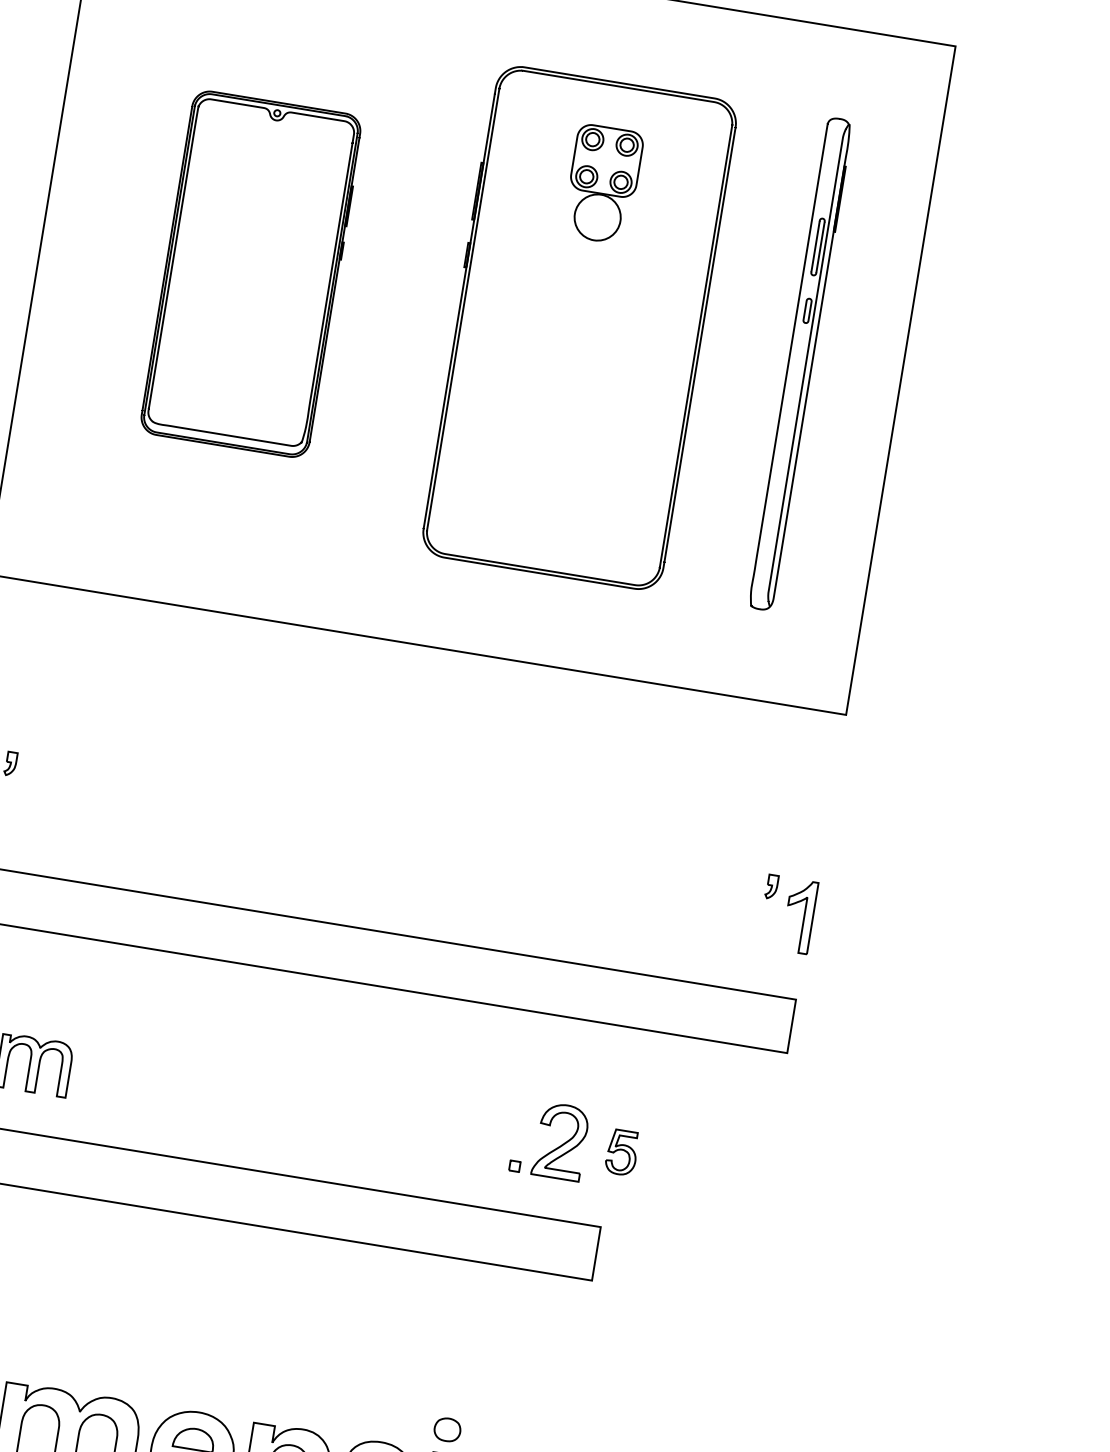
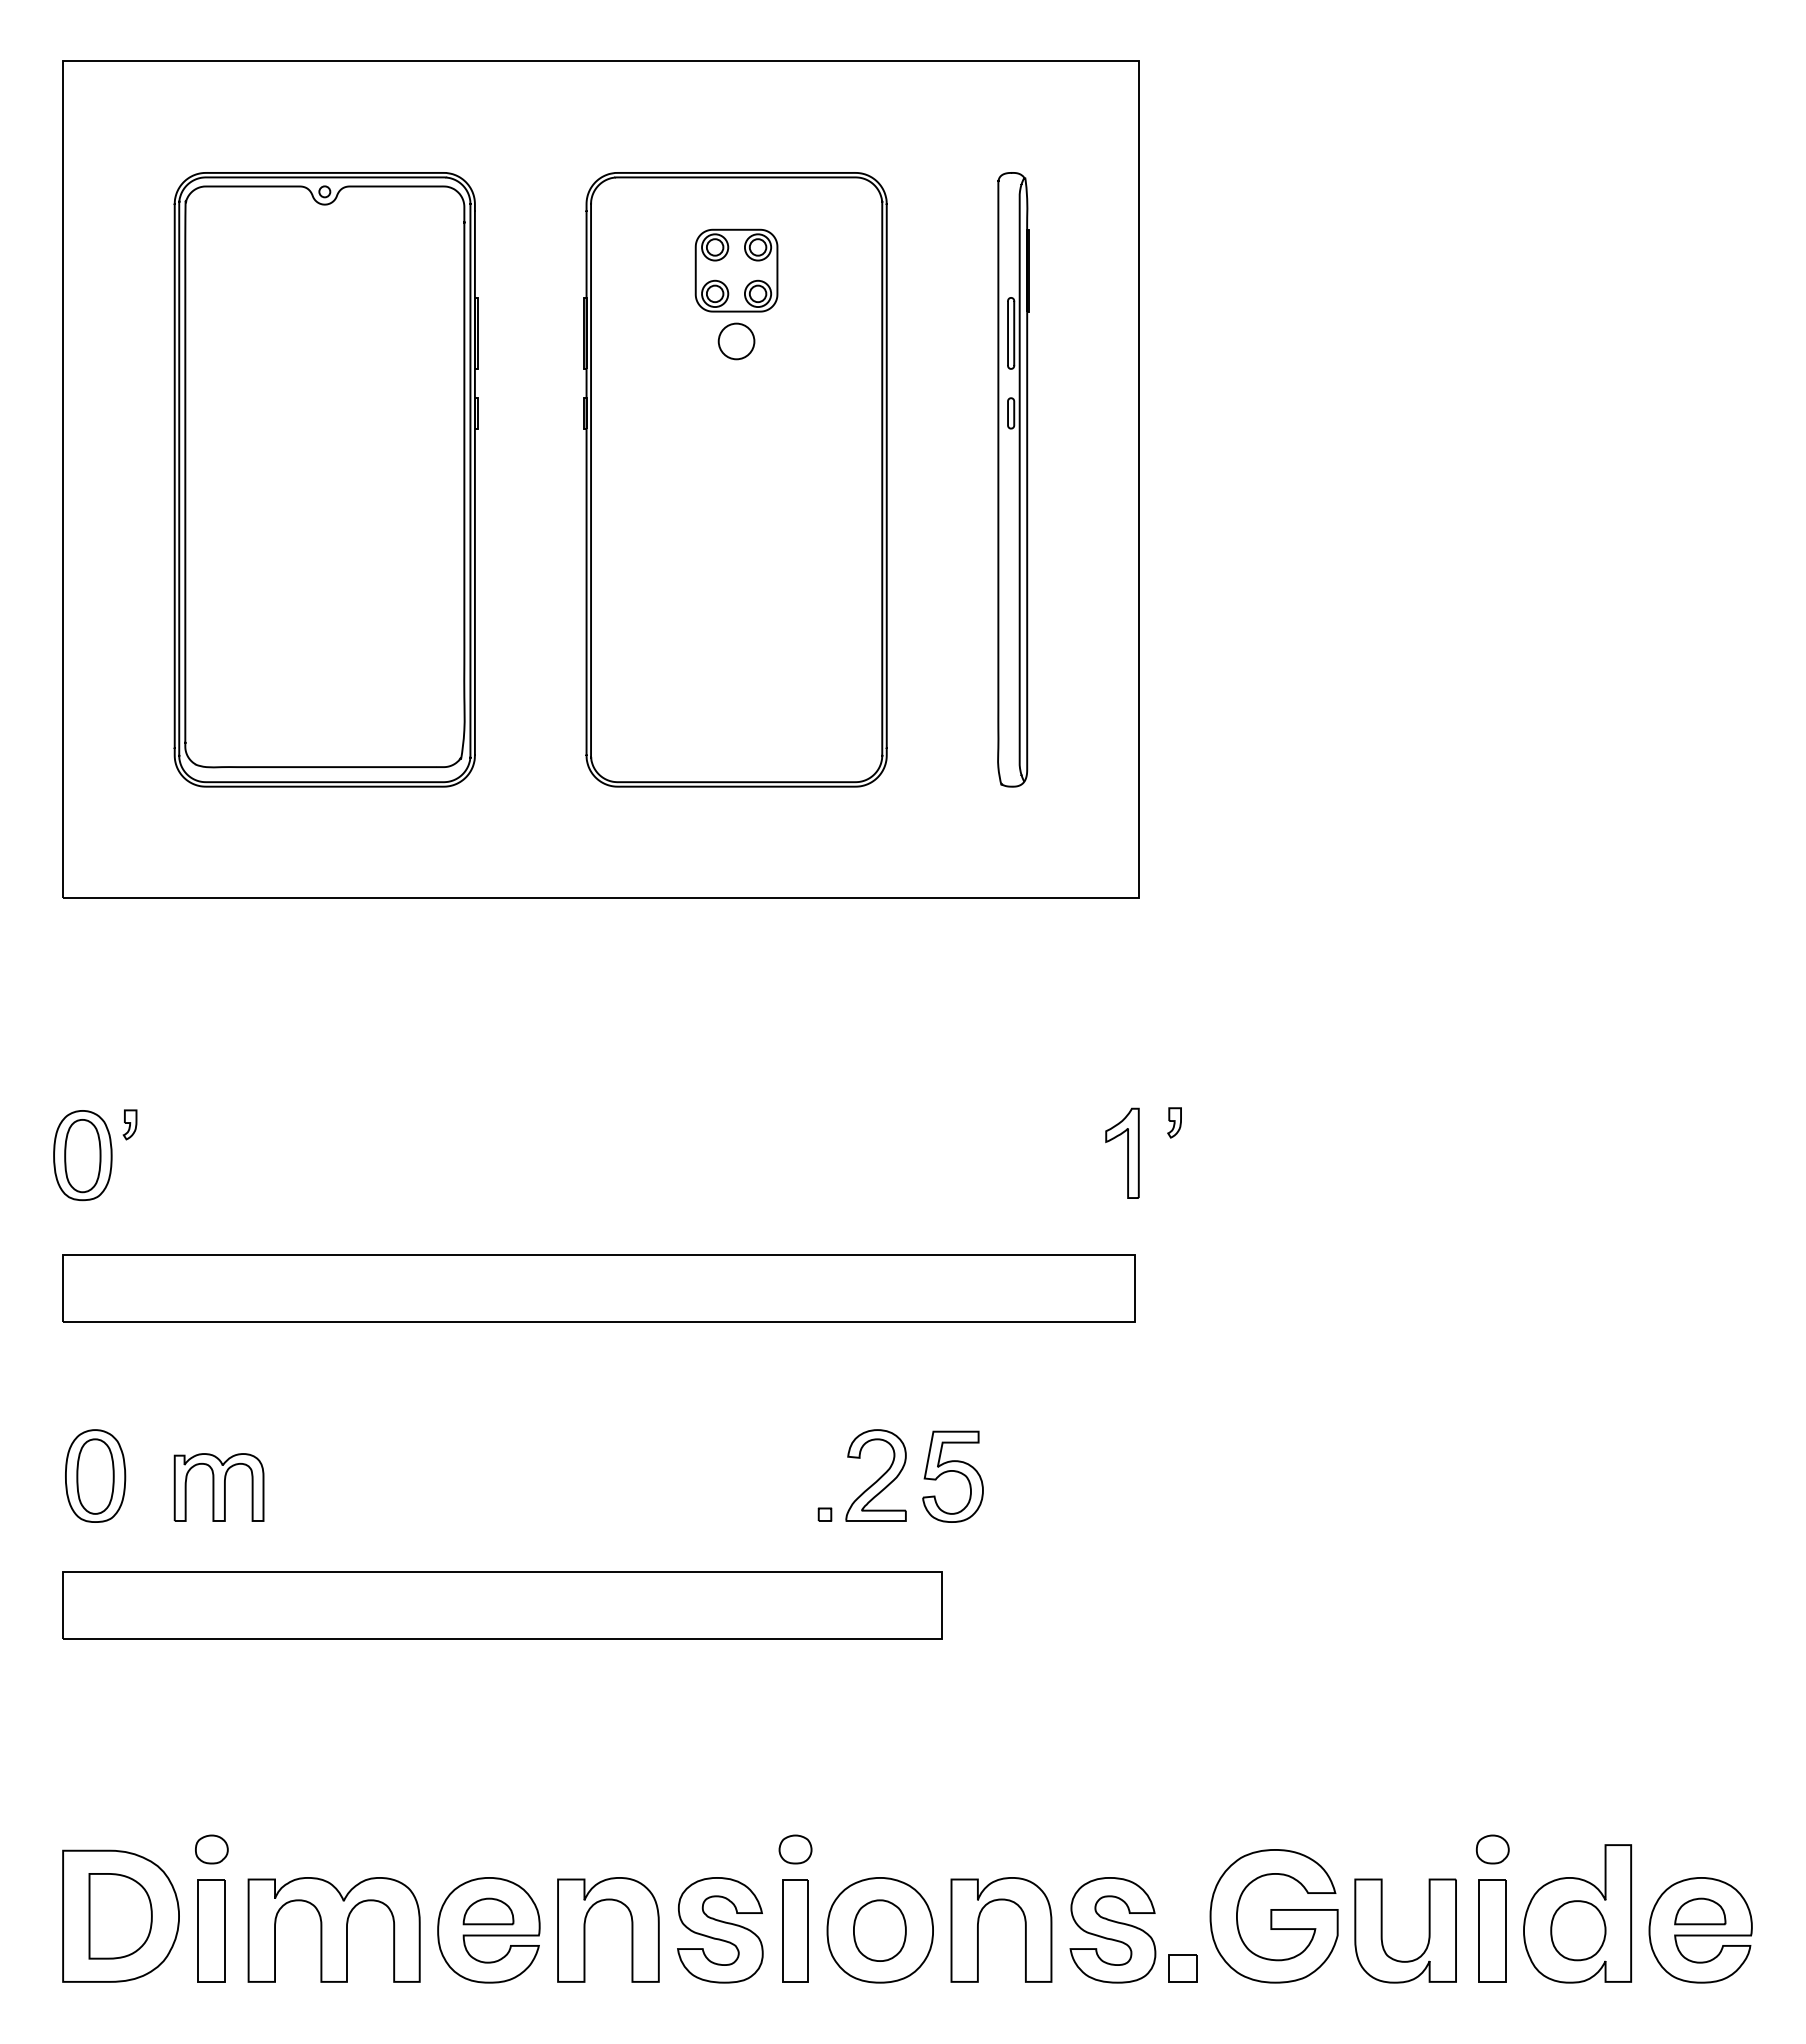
circle: (597, 217) -> (736, 341), size x0.62
part: (251, 274) -> (325, 479), size x1.43
part: (771, 886) -> (1174, 1122), moved
part: (621, 1152) -> (952, 1476), size x1.67

